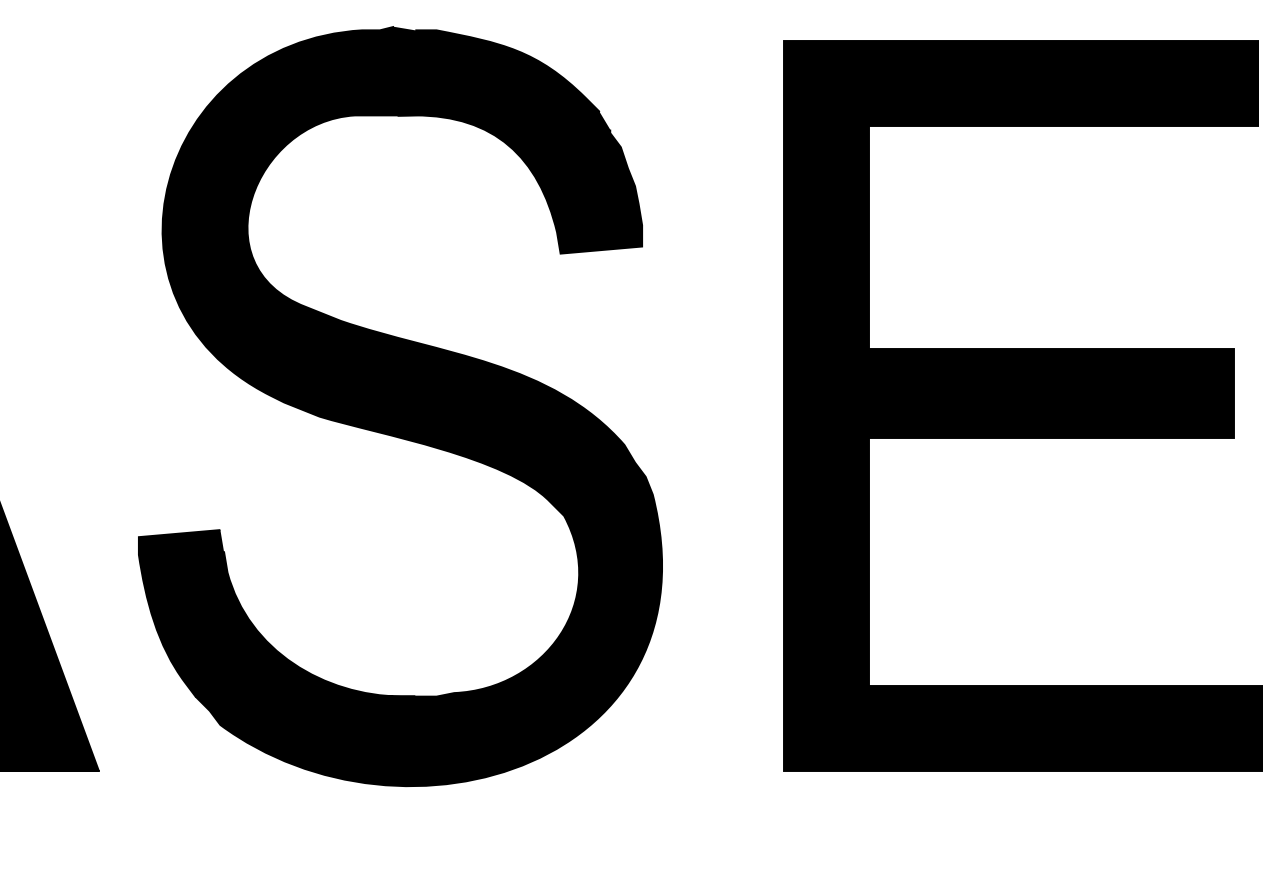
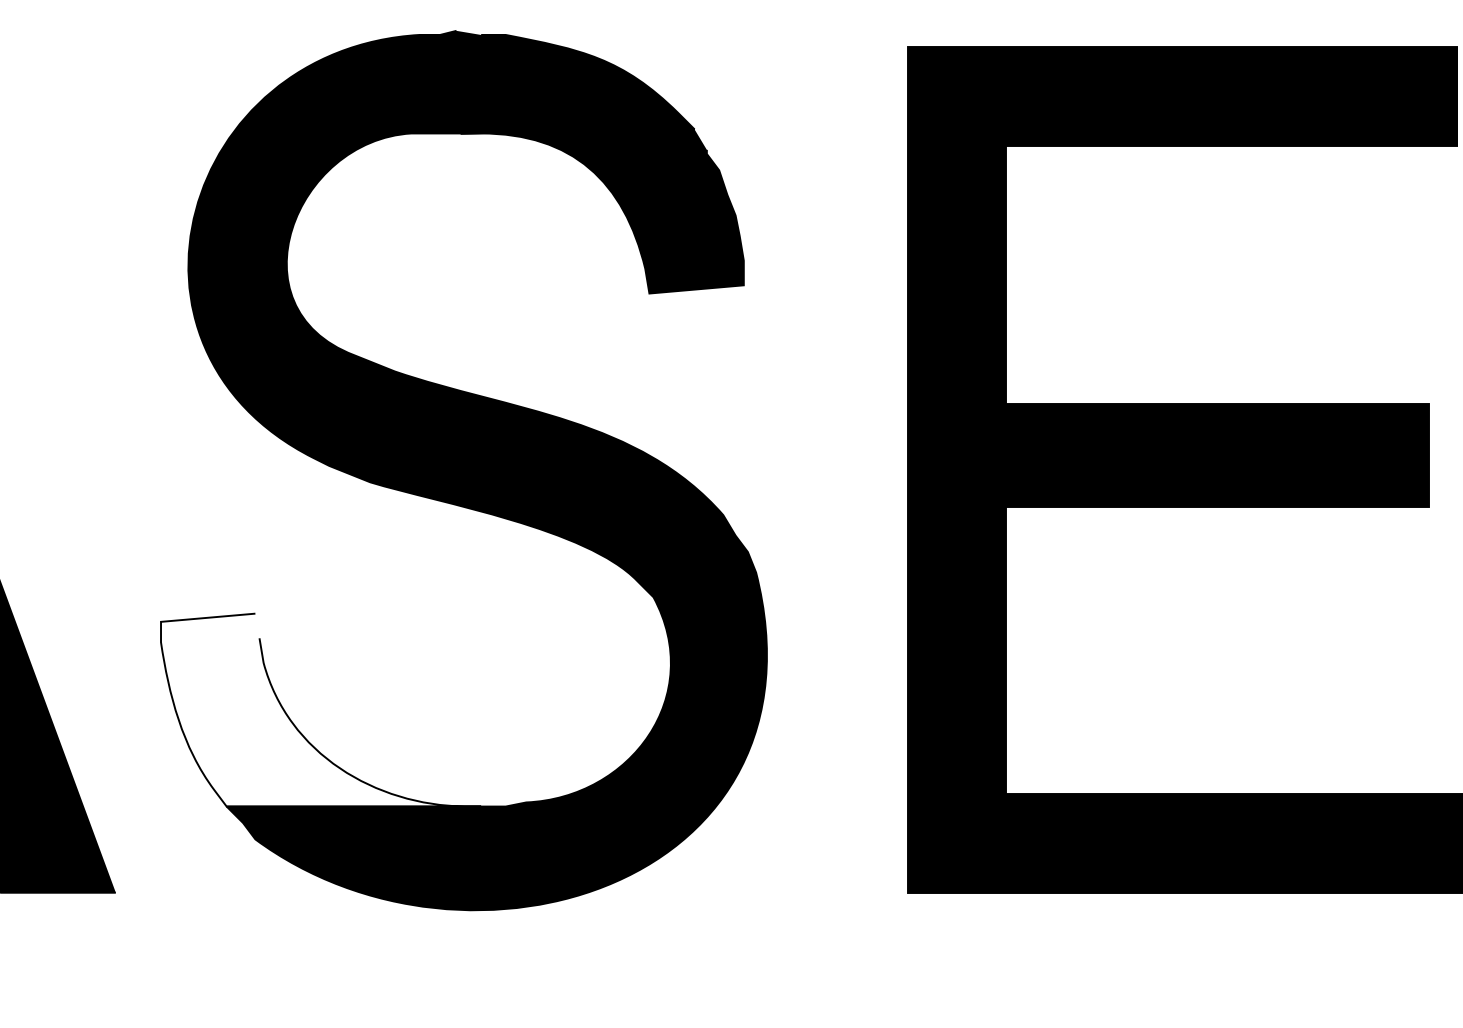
fill: (276, 613) -> (320, 710), removed

